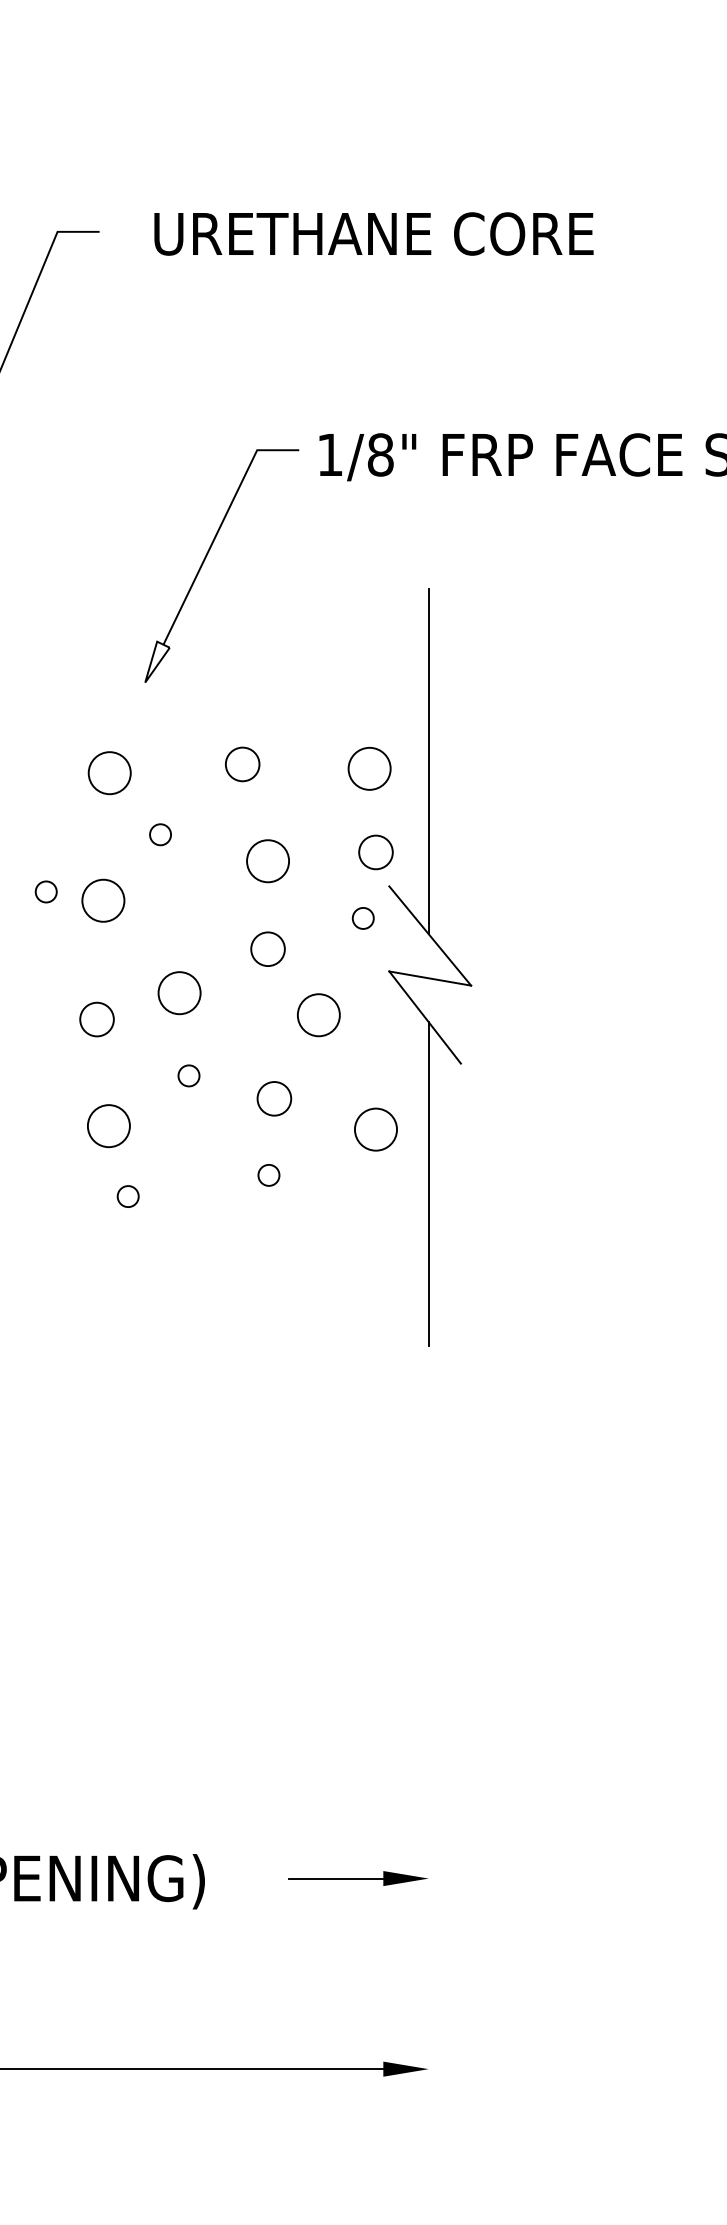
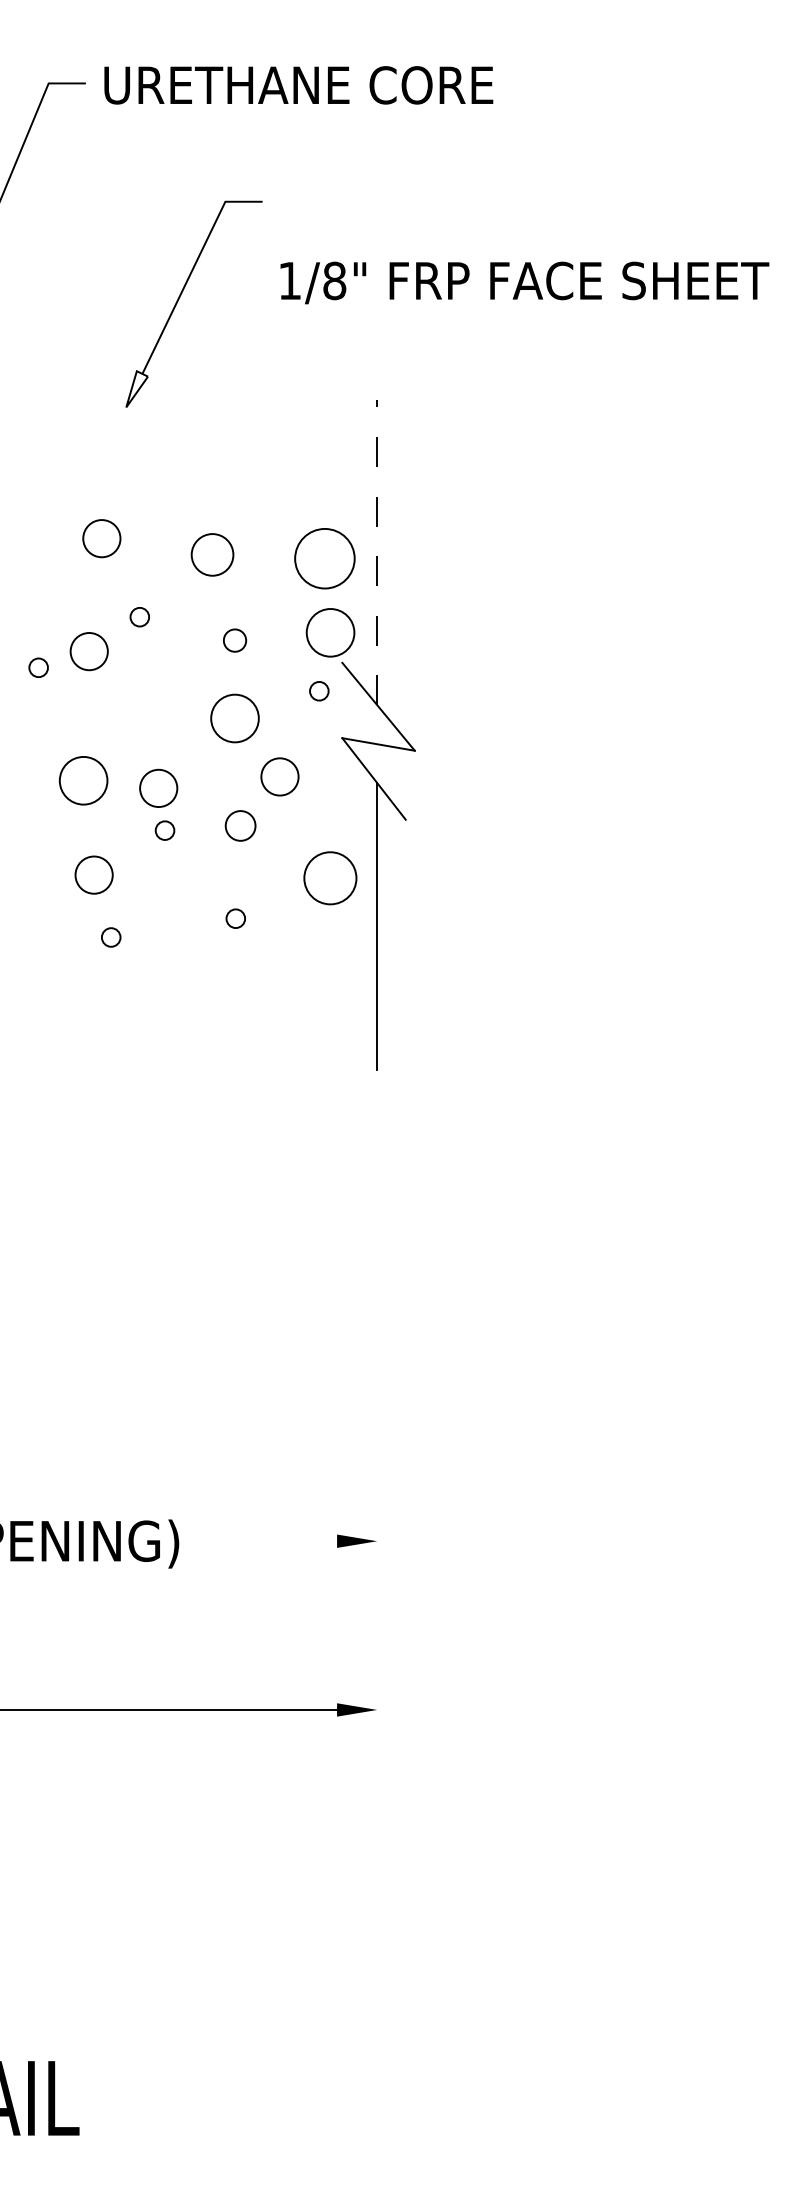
text: (373, 234) -> (298, 85), moved
part: (206, 558) -> (180, 297), moved
line: (429, 761) -> (377, 552), solid -> dashed
circle: (242, 763) -> (212, 554), size x1.4
circle: (369, 768) -> (324, 558), size x1.6
circle: (109, 772) -> (101, 538), moved
circle: (375, 852) -> (330, 632), size x1.6
circle: (267, 861) -> (234, 640), size x0.6
circle: (102, 900) -> (88, 651), moved
circle: (267, 949) -> (234, 718), size x1.6
circle: (179, 992) -> (158, 787), moved
circle: (96, 1019) -> (83, 780), size x1.6
circle: (274, 1098) -> (240, 825), moved
circle: (375, 1128) -> (330, 877), size x1.4
line: (336, 1878) -> (295, 1541), removed

